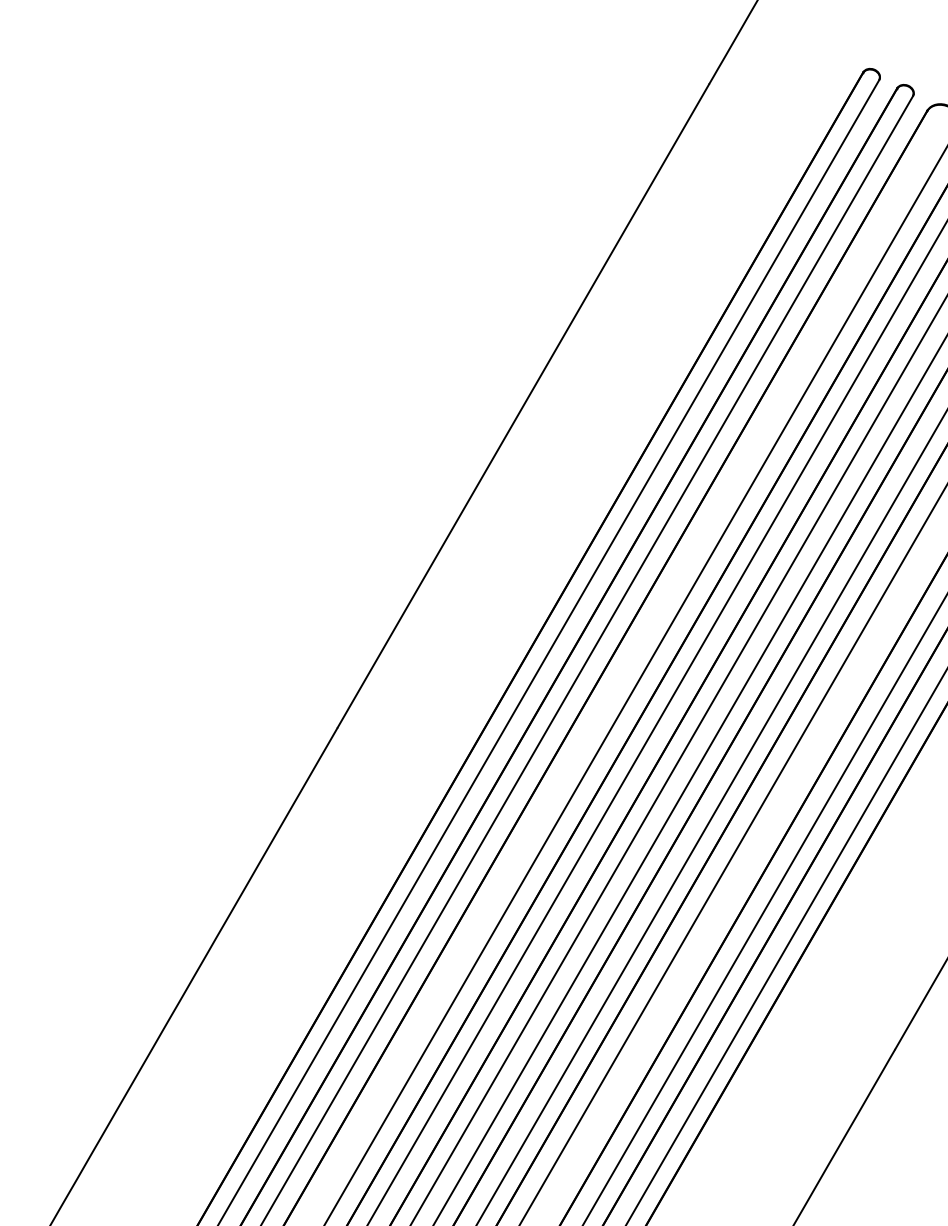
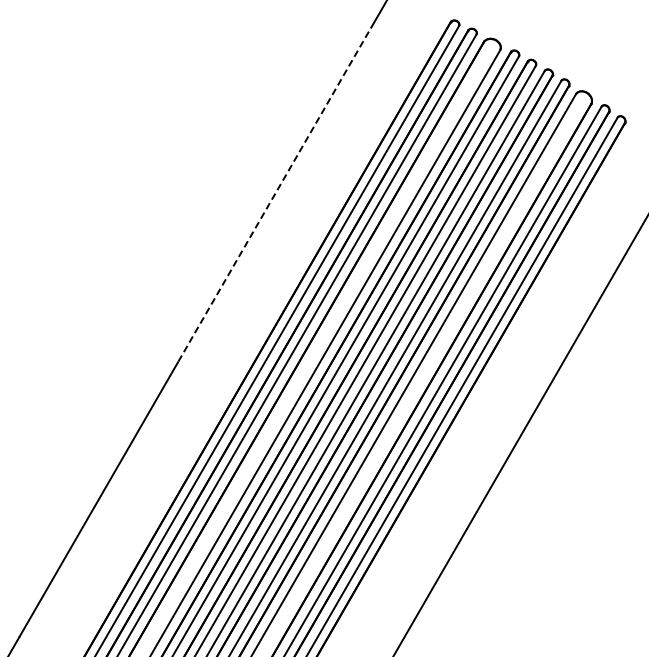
line: (523, 404) -> (274, 194), solid -> dashed

